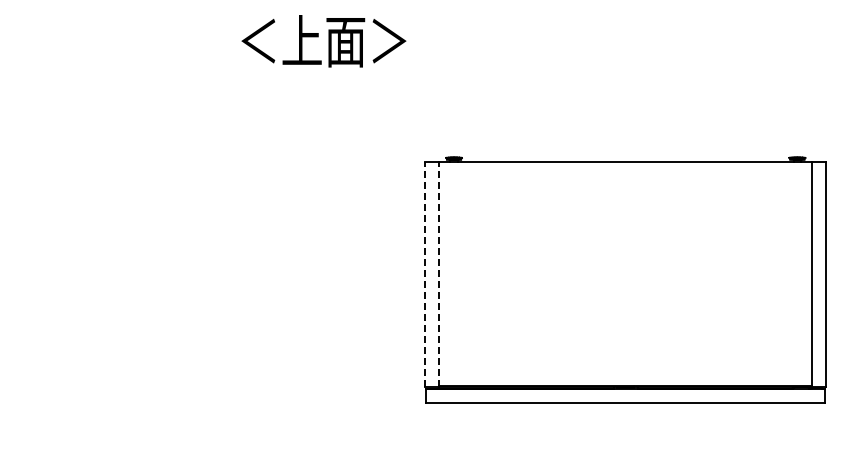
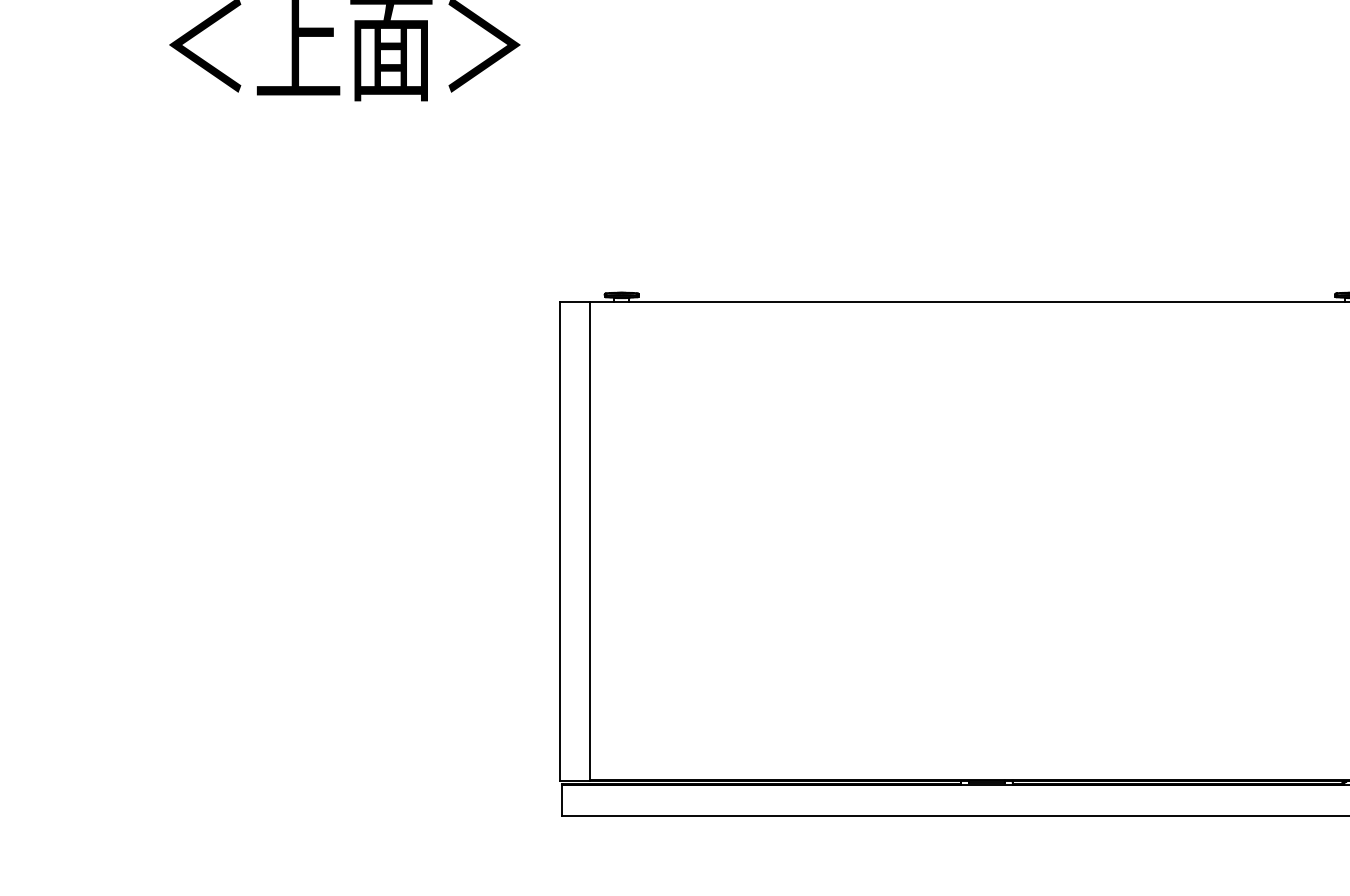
line: (425, 274) -> (560, 541), dashed -> solid
line: (439, 274) -> (590, 541), dashed -> solid

